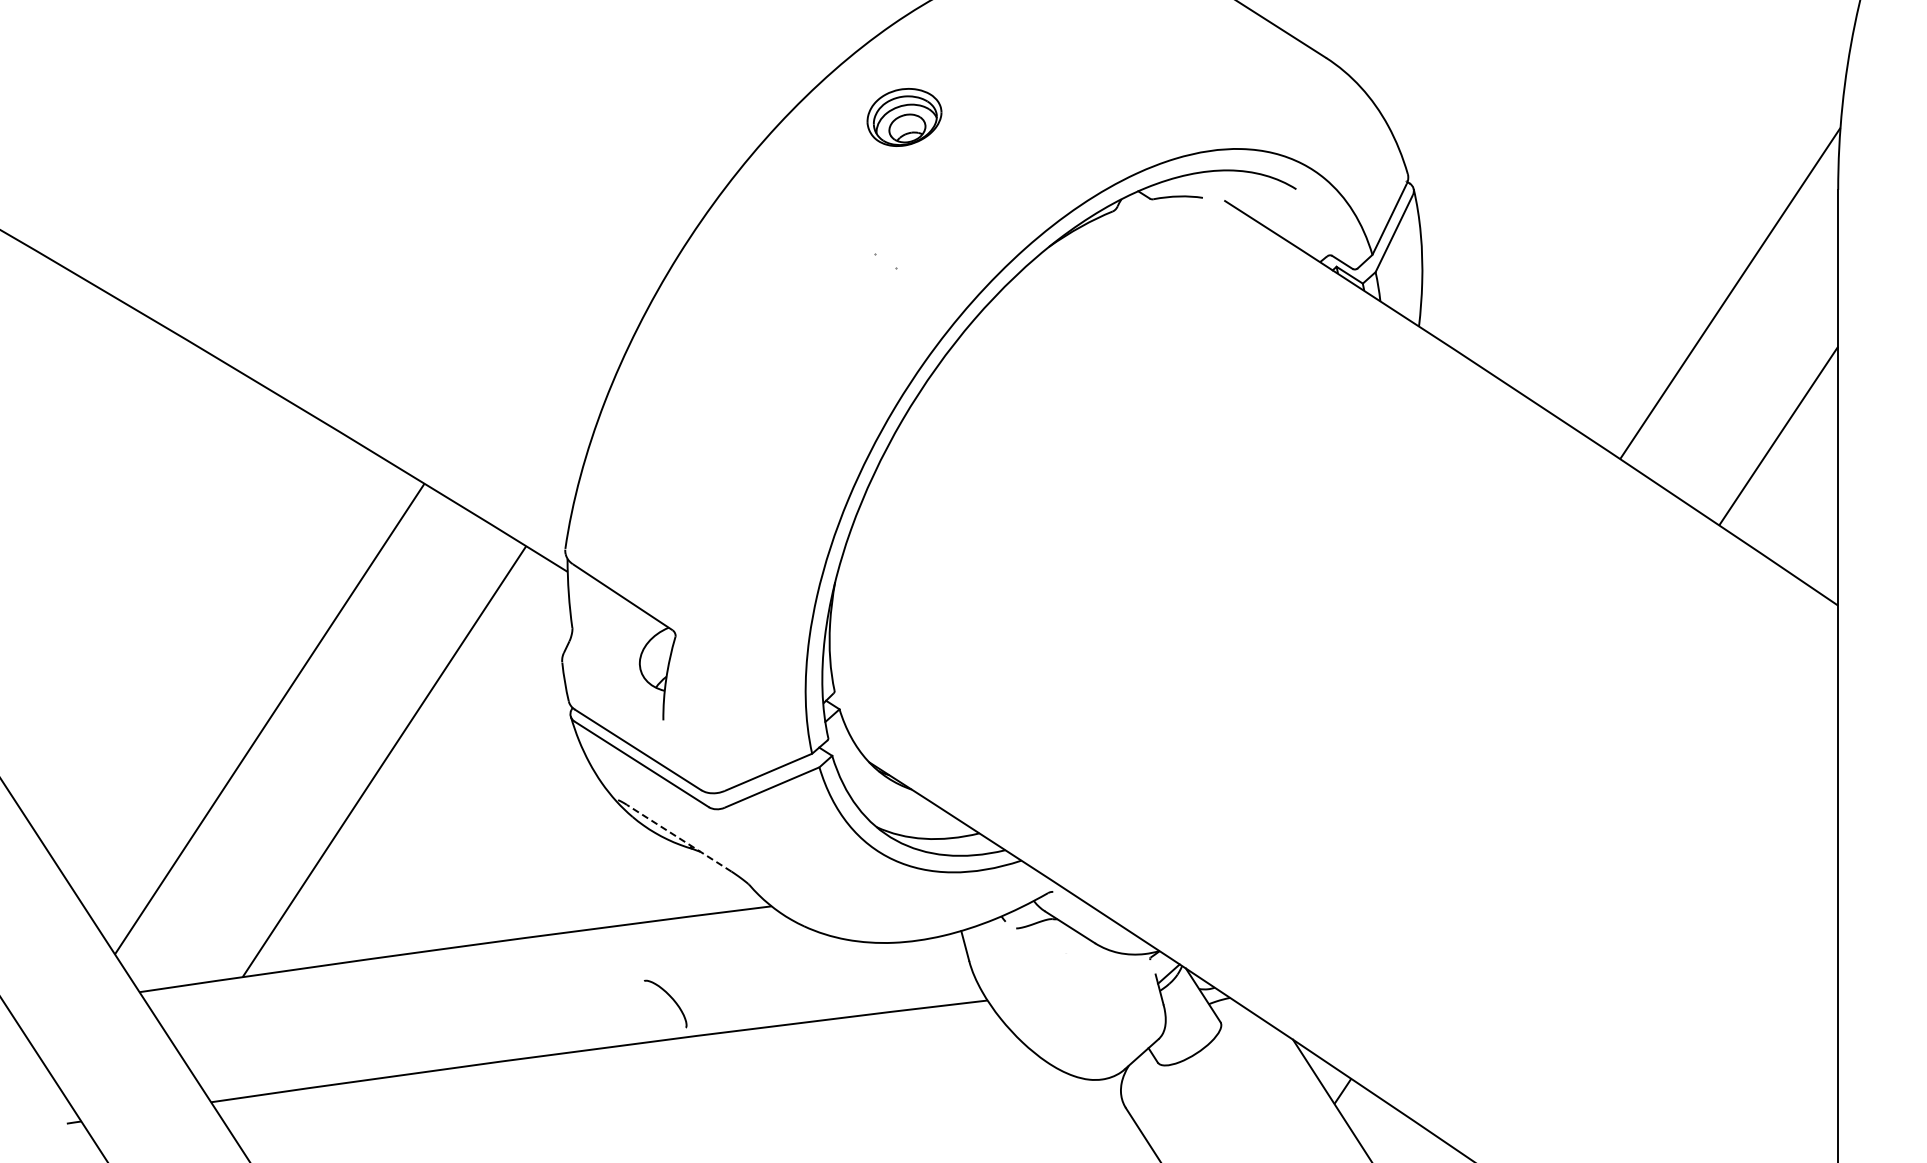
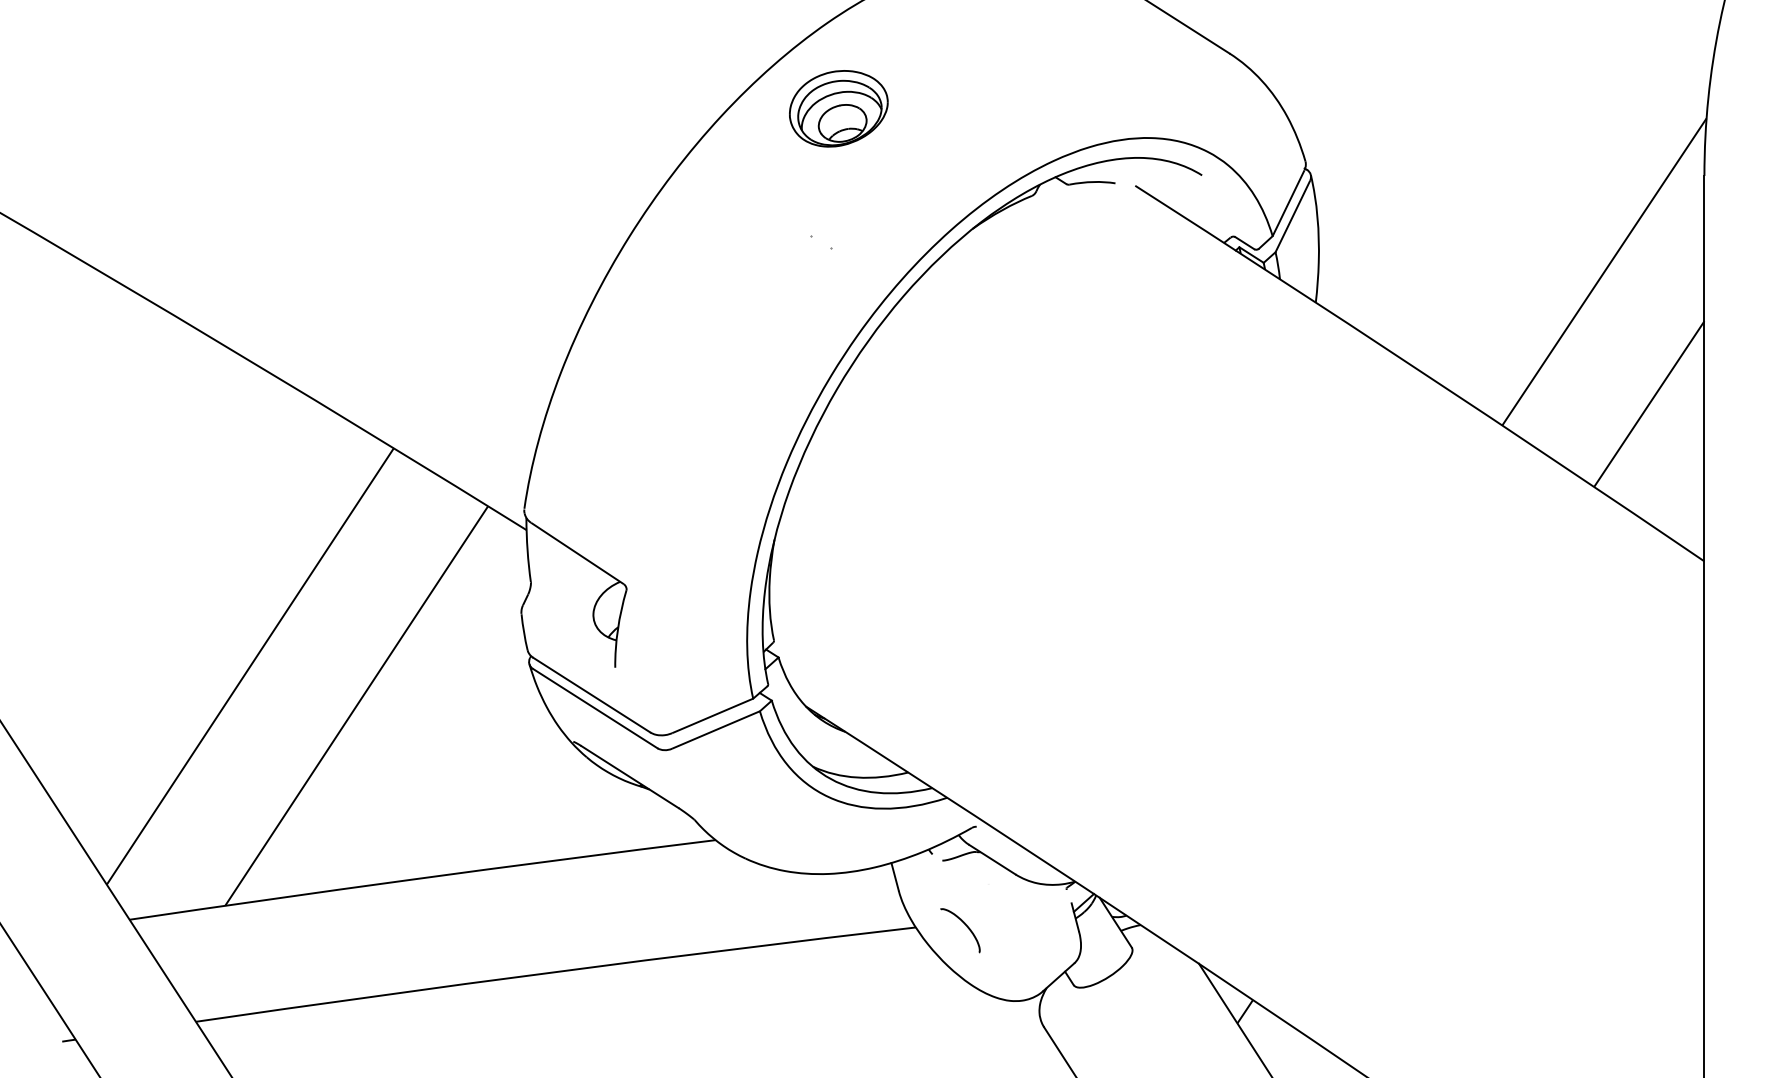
part: (904, 117) -> (838, 108), size x1.43
line: (678, 838) -> (629, 777), dashed -> solid
curve: (672, 1000) -> (966, 927), moved

